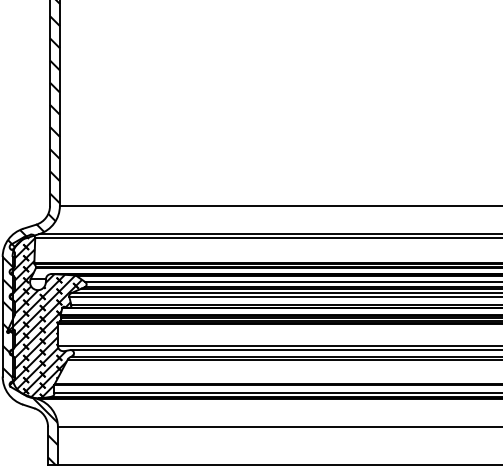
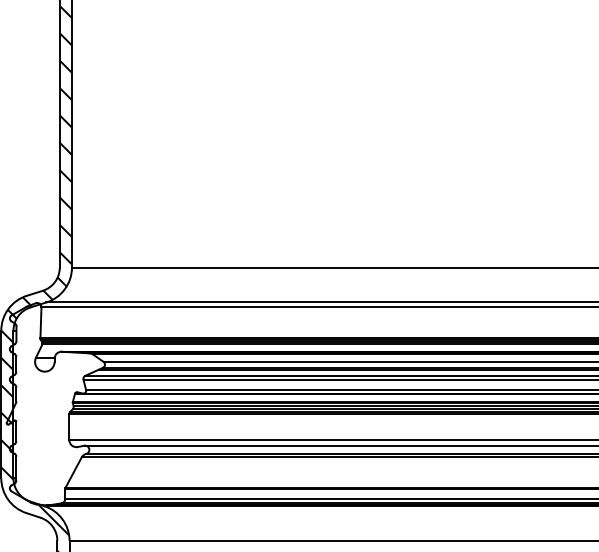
hatch: (44, 317) -> (52, 405), removed

